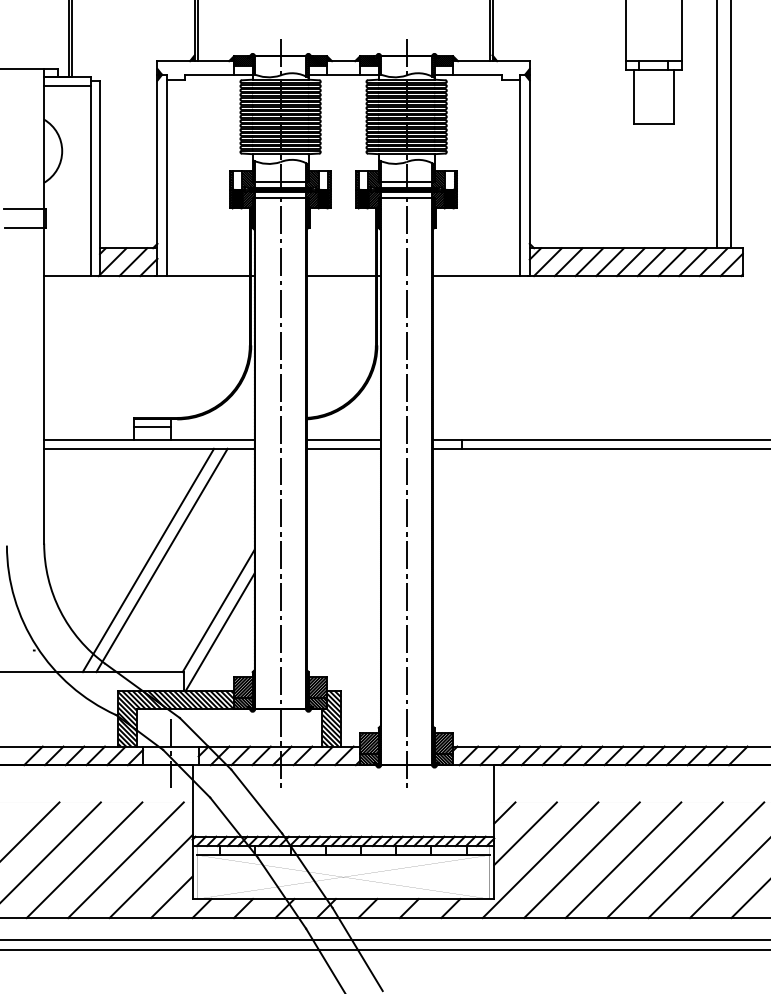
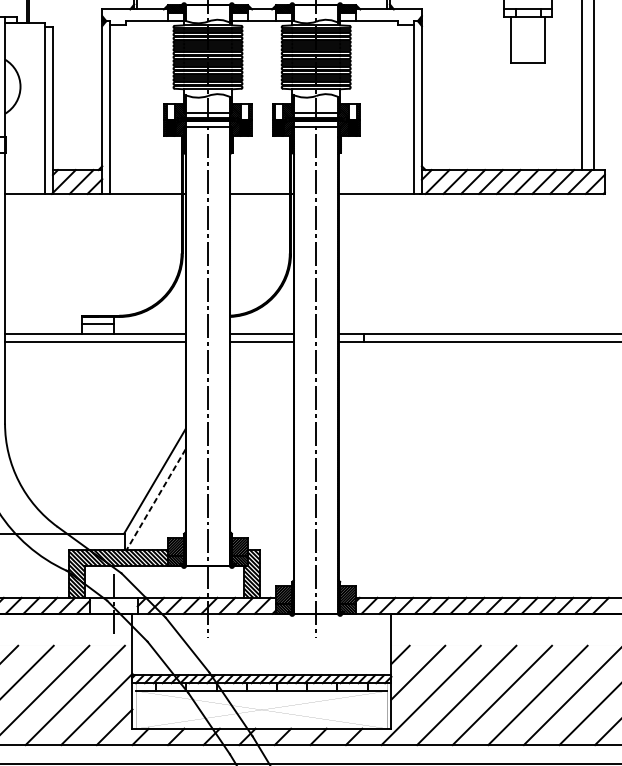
line: (67, 86) -> (25, 31), removed
line: (148, 560) -> (94, 438), removed
line: (161, 560) -> (105, 438), removed
line: (220, 632) -> (156, 499), solid -> dashed

